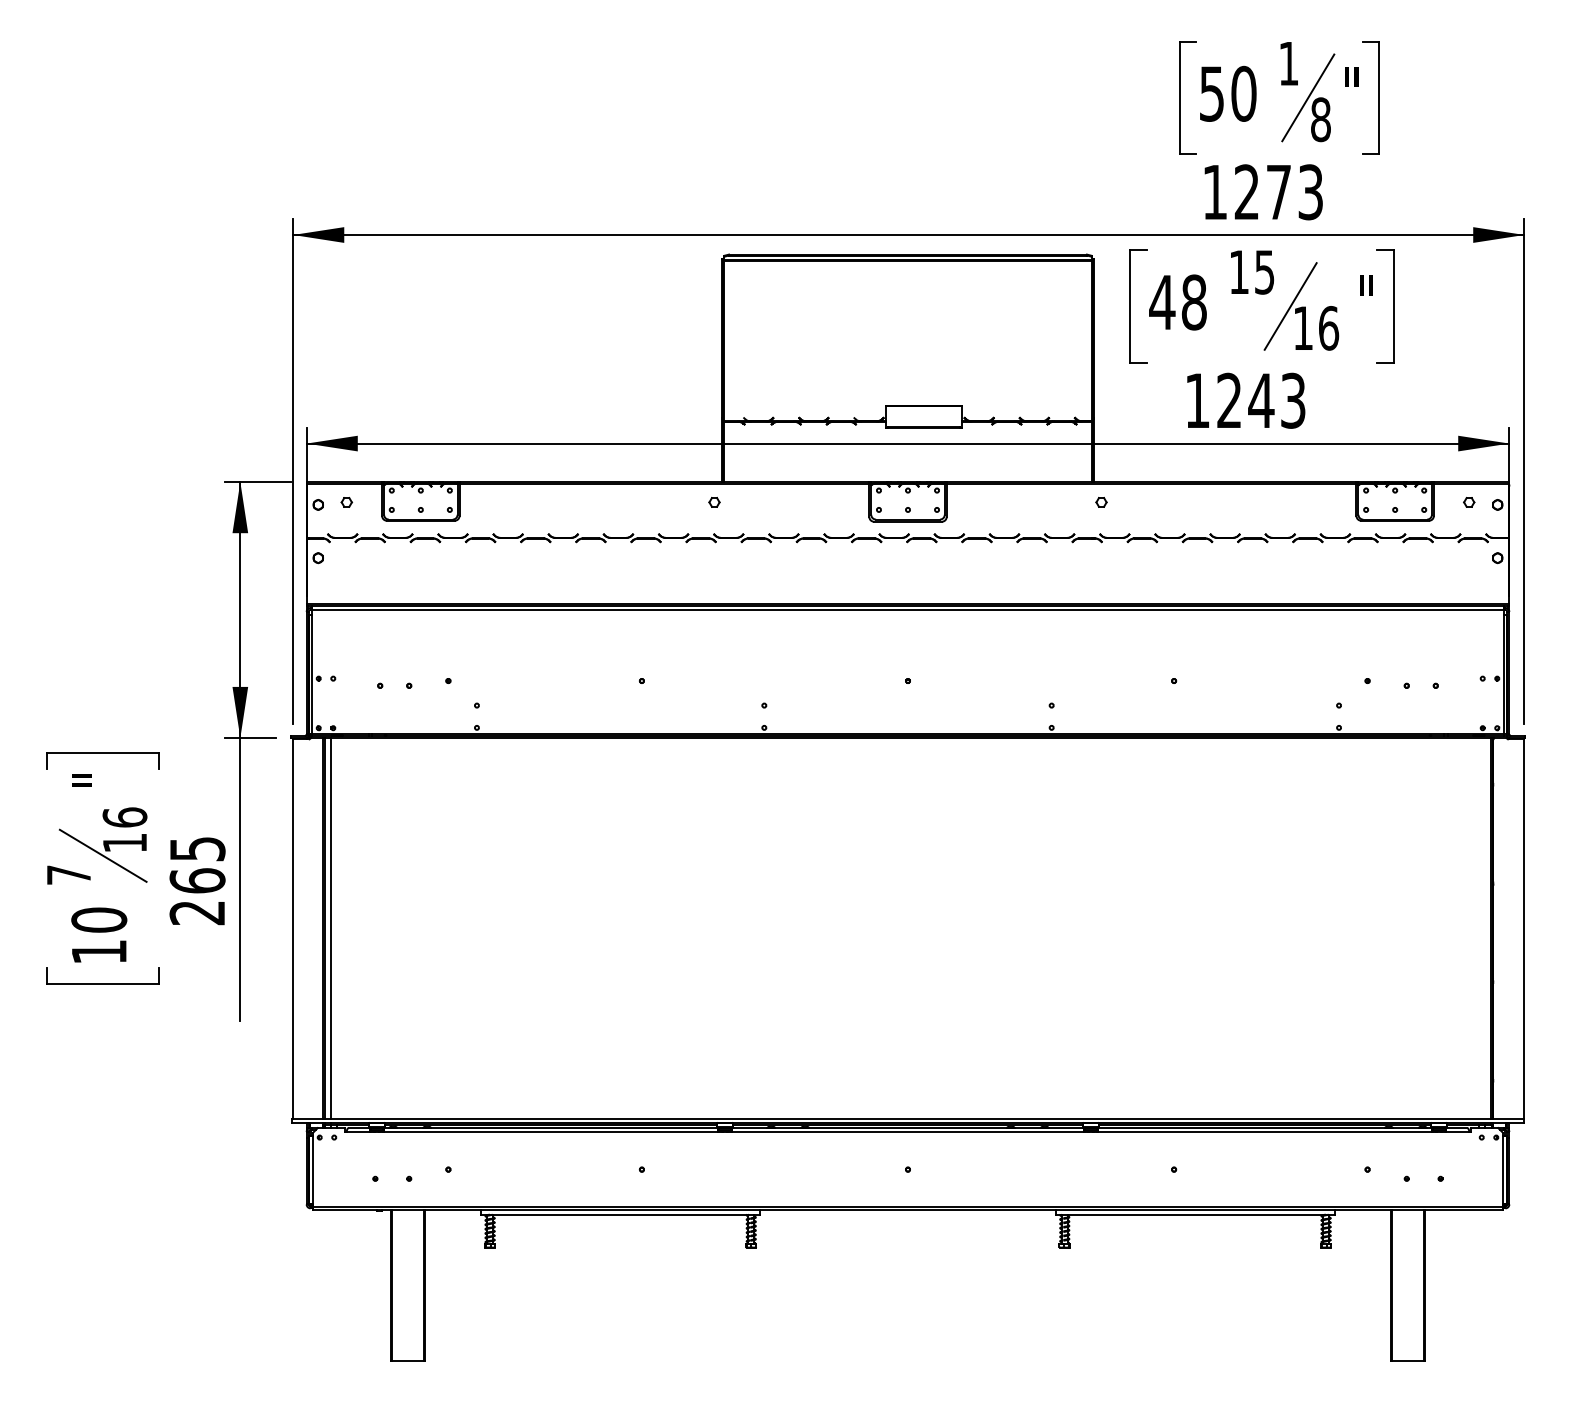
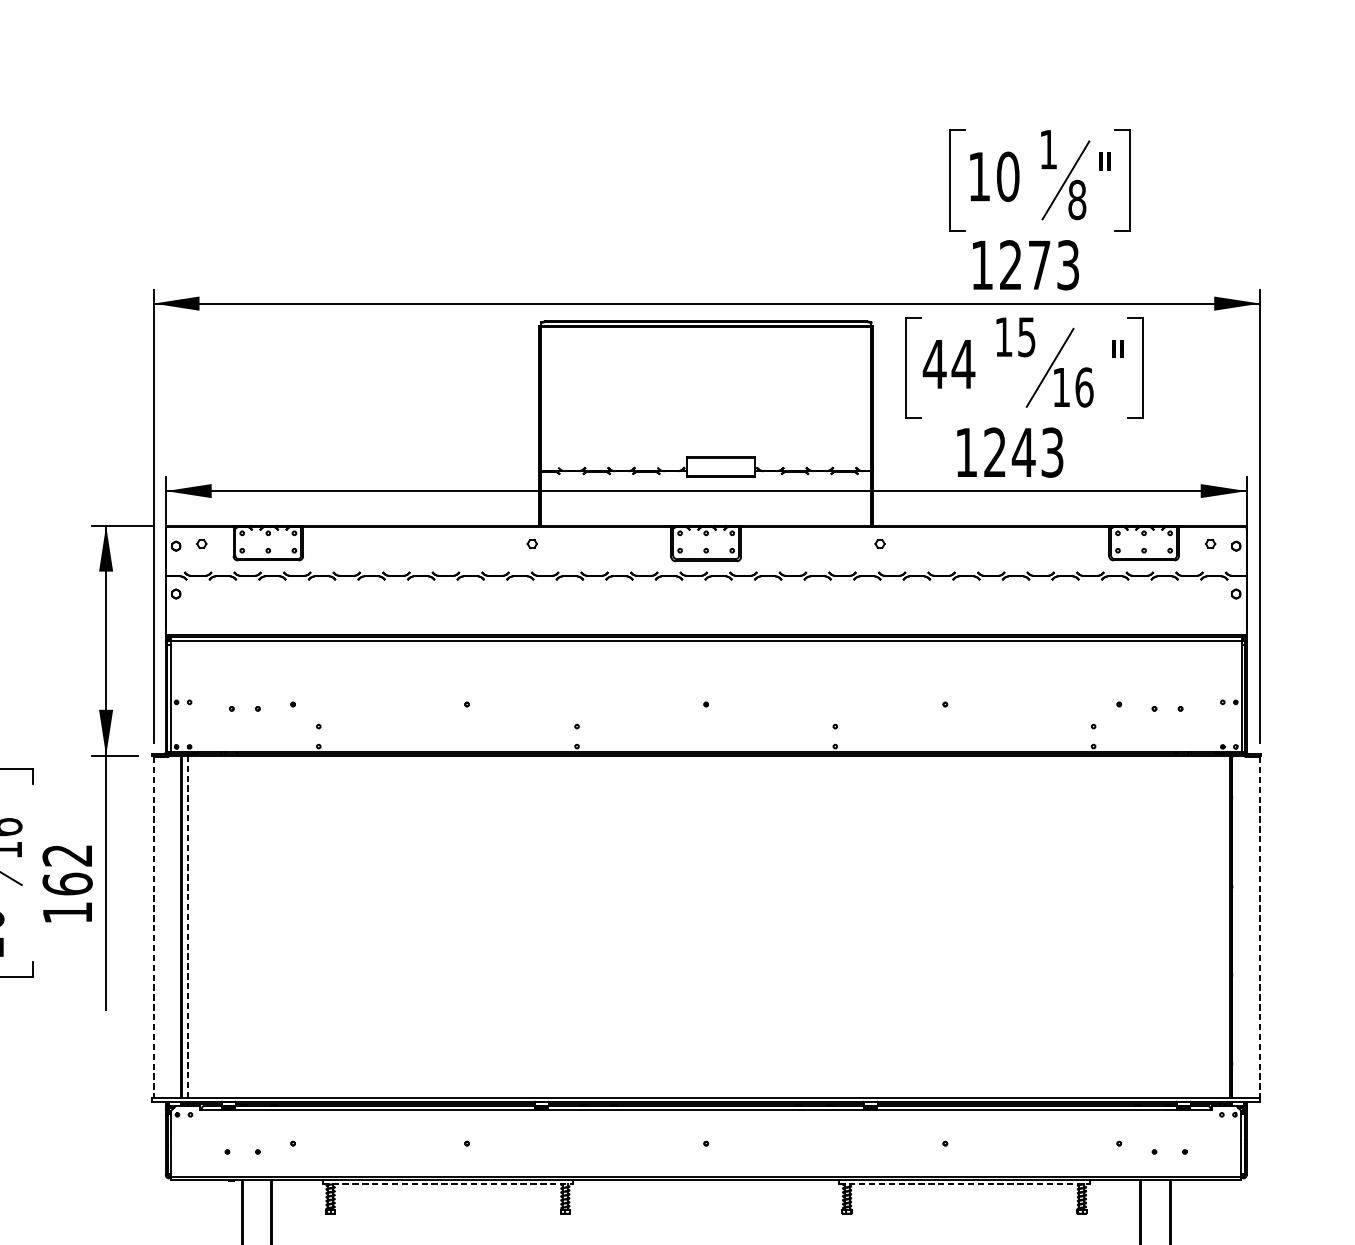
text: (1211, 93) -> (978, 176), 50 -> 10
text: (1194, 302) -> (963, 364), 48 -> 44
text: (197, 881) -> (67, 884), 265 -> 162
line: (331, 928) -> (188, 926), solid -> dashed
line: (293, 929) -> (153, 927), solid -> dashed
line: (1524, 929) -> (1260, 927), solid -> dashed
line: (621, 1214) -> (448, 1183), solid -> dashed
line: (1195, 1214) -> (964, 1183), solid -> dashed

